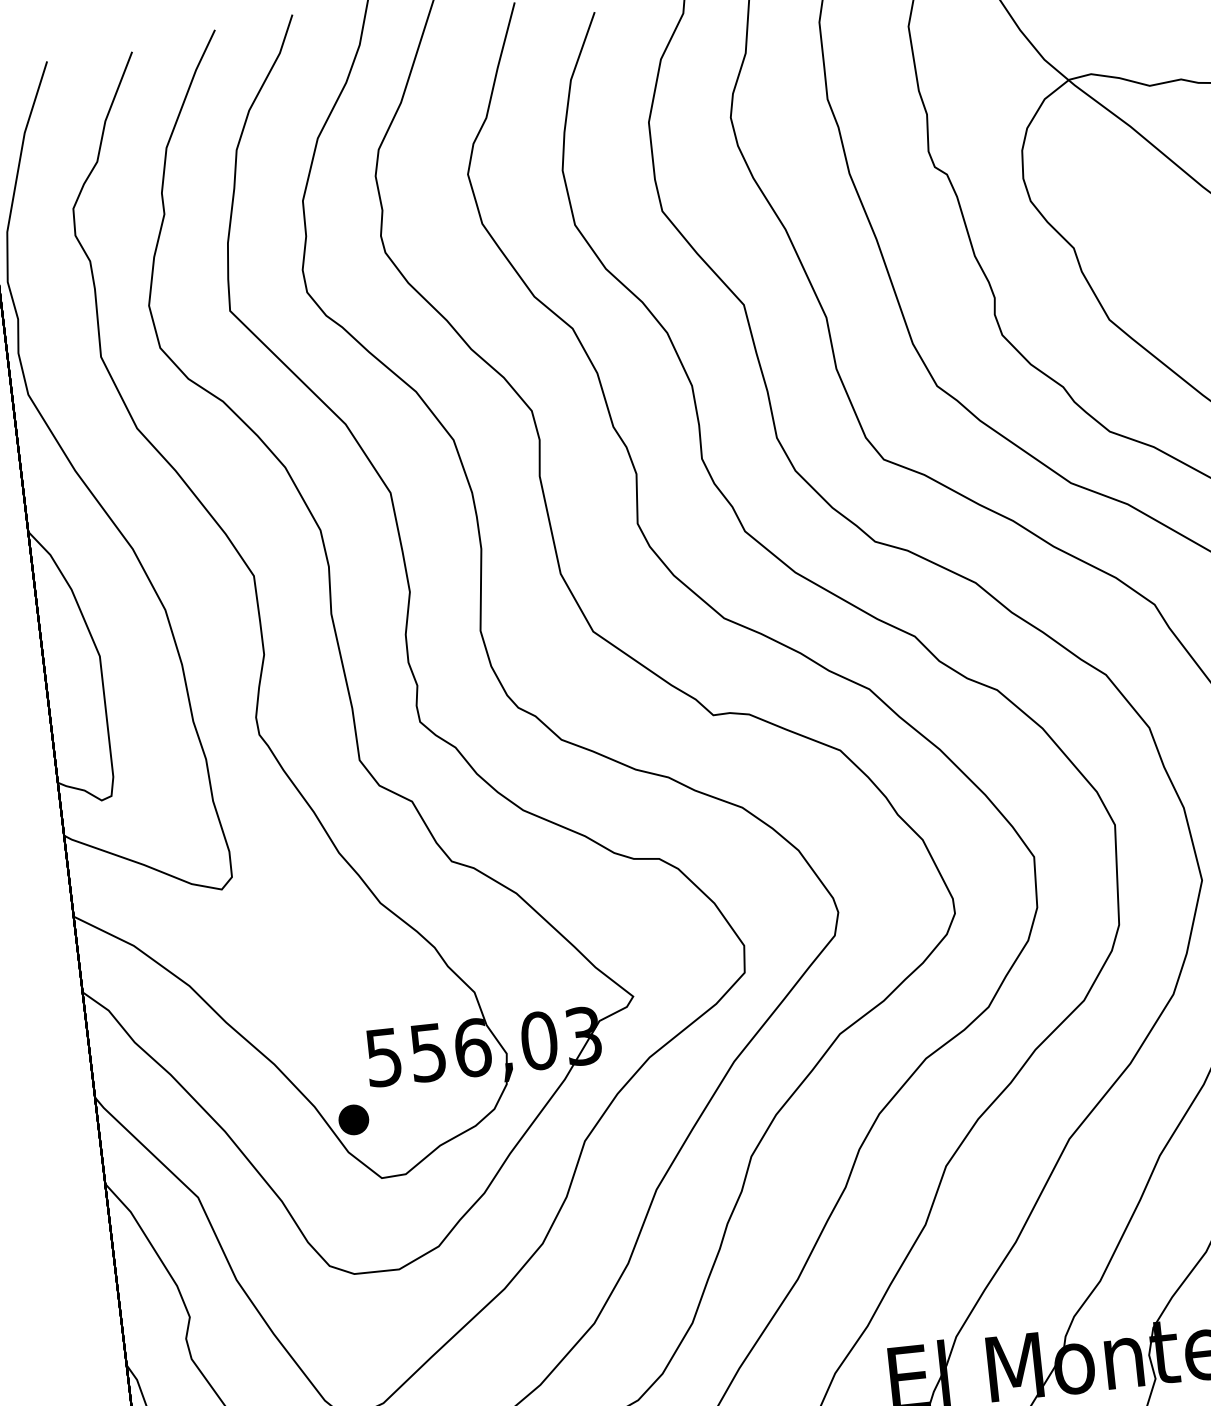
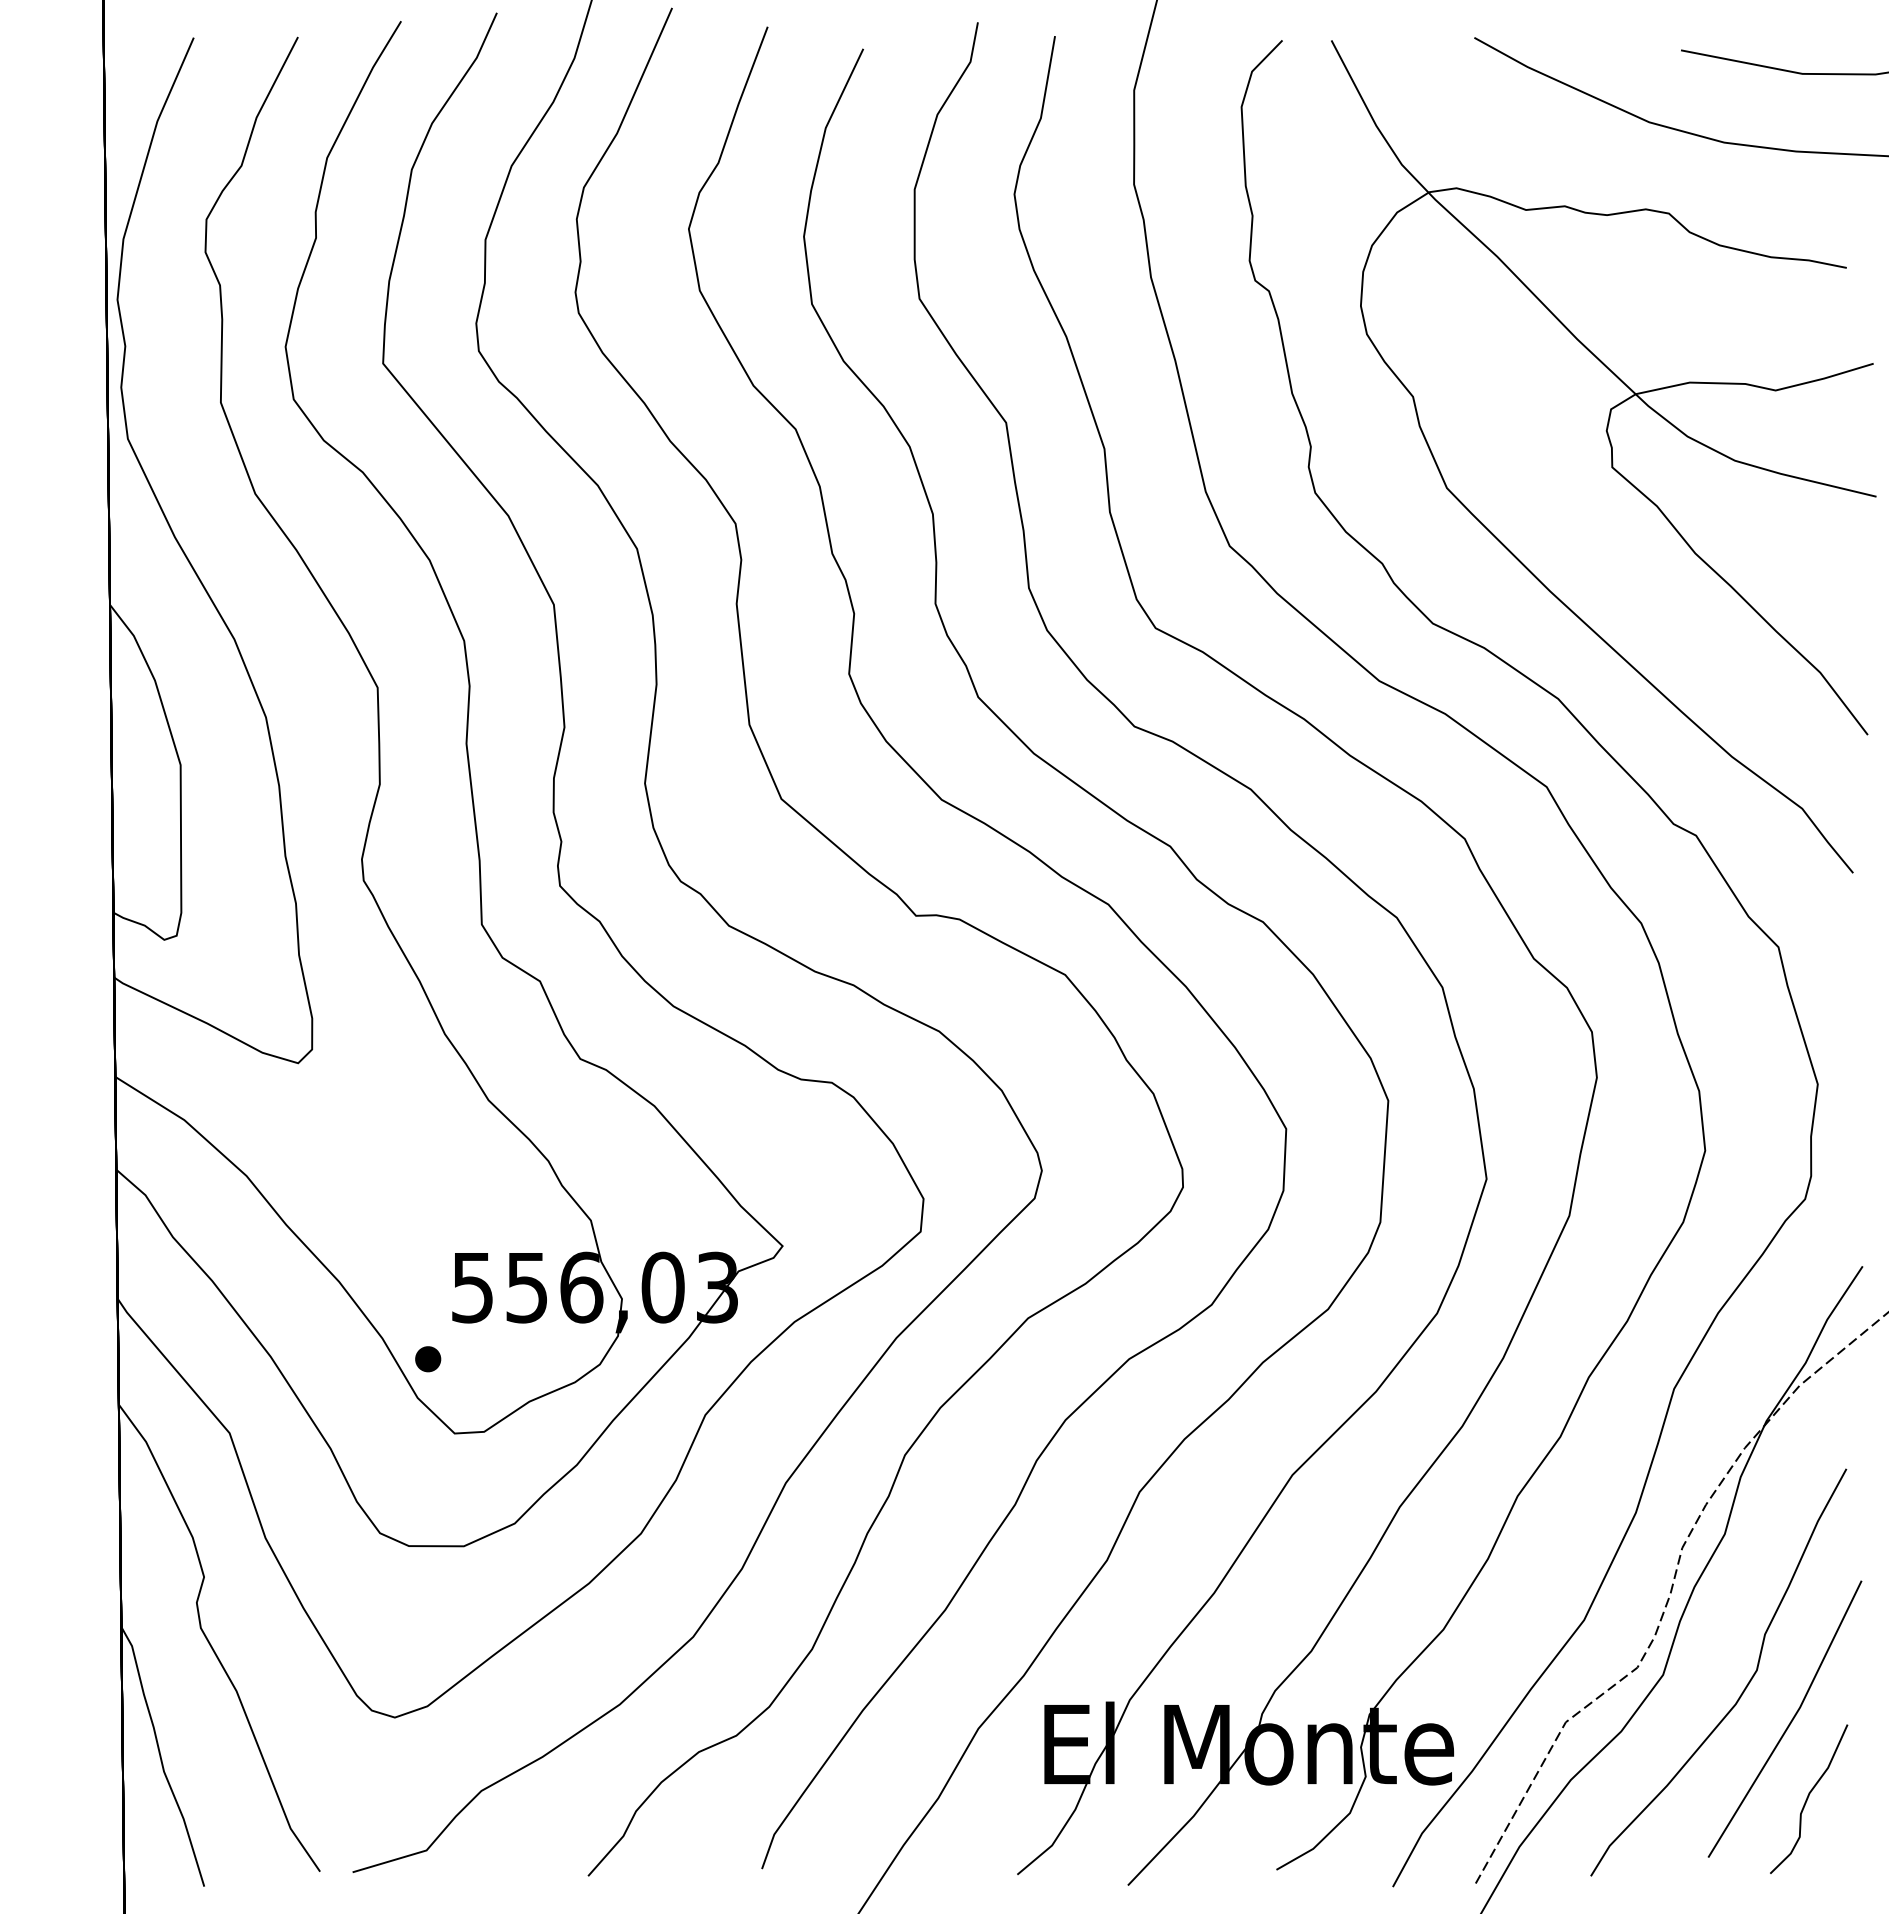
part: (353, 1119) -> (427, 1358), size x0.7

